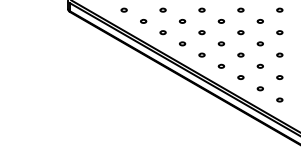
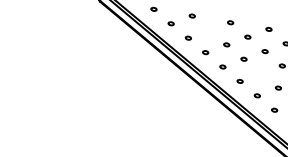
part: (182, 21) -> (209, 30), removed
part: (240, 54) -> (260, 73), removed

